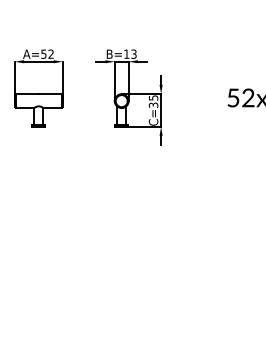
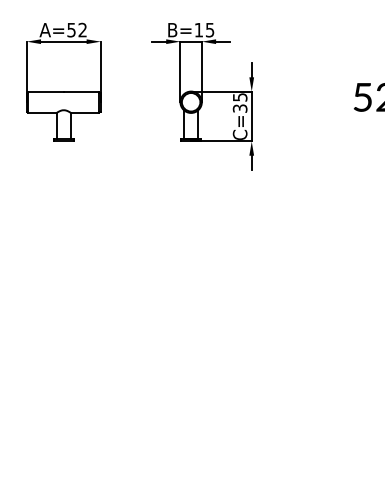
text: (133, 53) -> (209, 29), B=13 -> B=15

